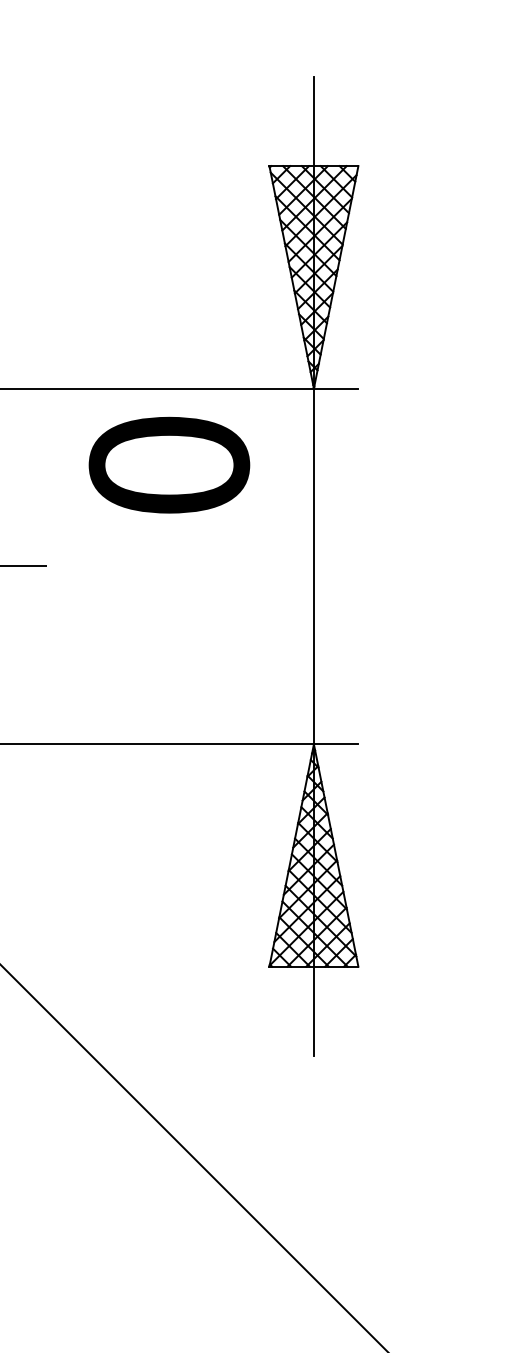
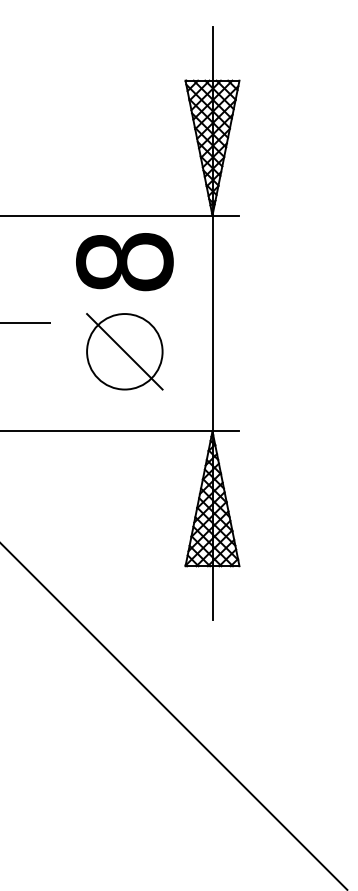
text: (168, 464) -> (124, 261), 0 -> 8
part: (168, 612) -> (124, 351), added

